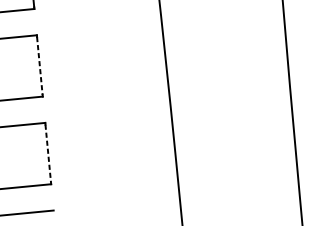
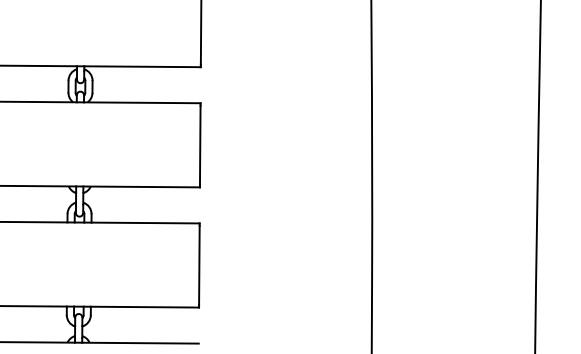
line: (40, 66) -> (200, 145), dashed -> solid
line: (48, 153) -> (199, 265), dashed -> solid

